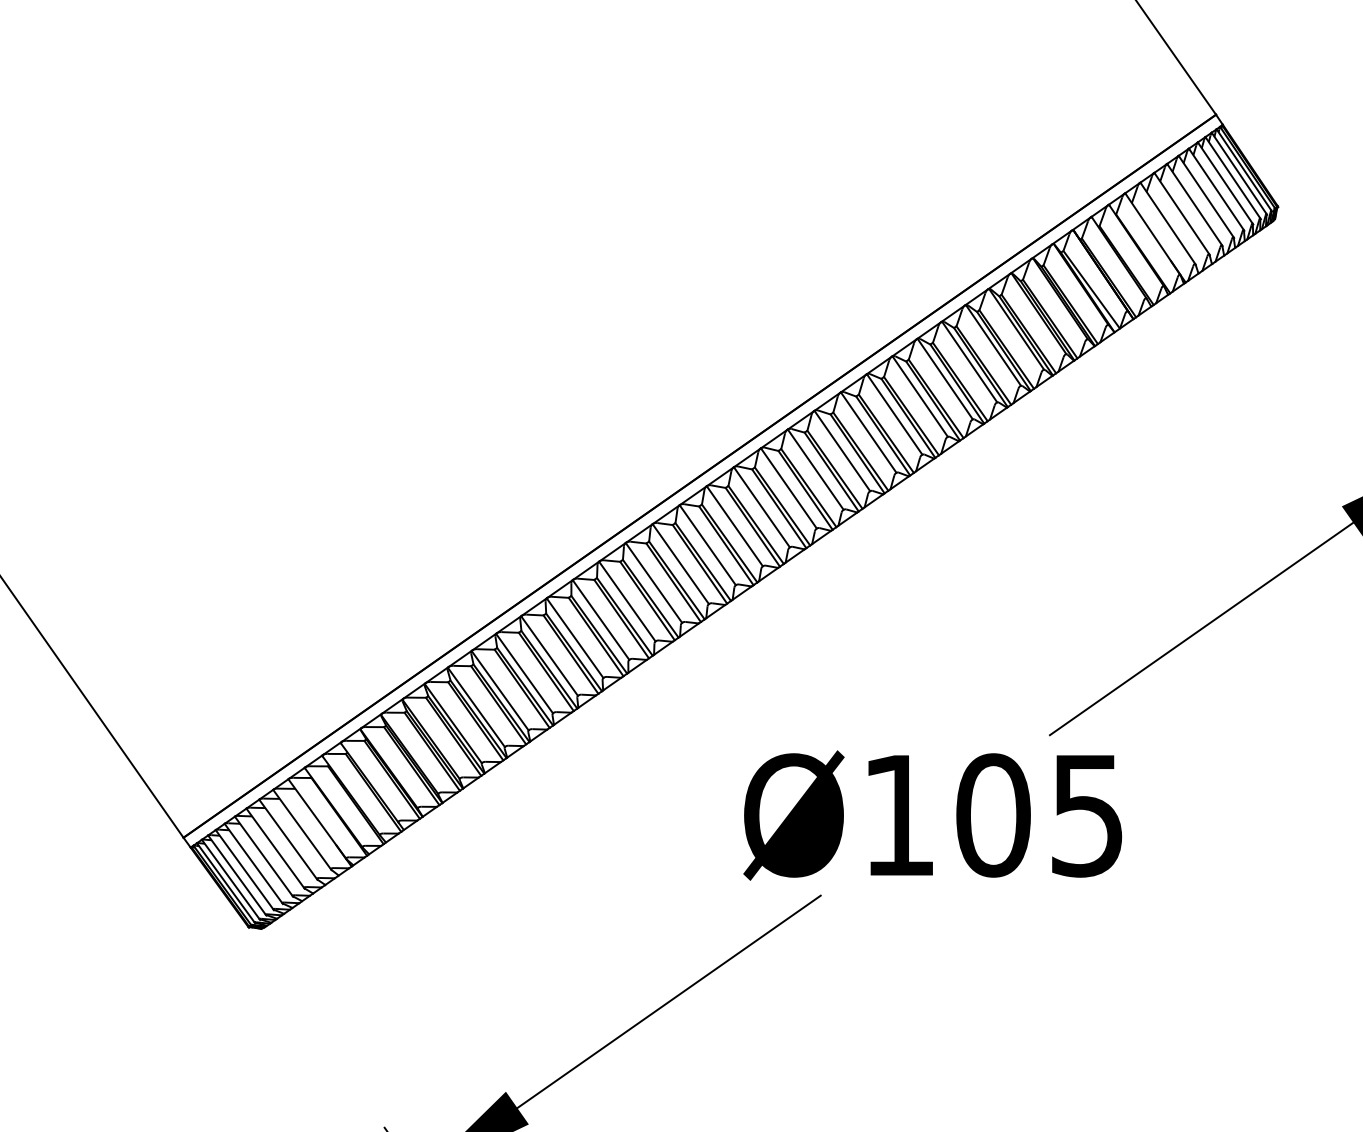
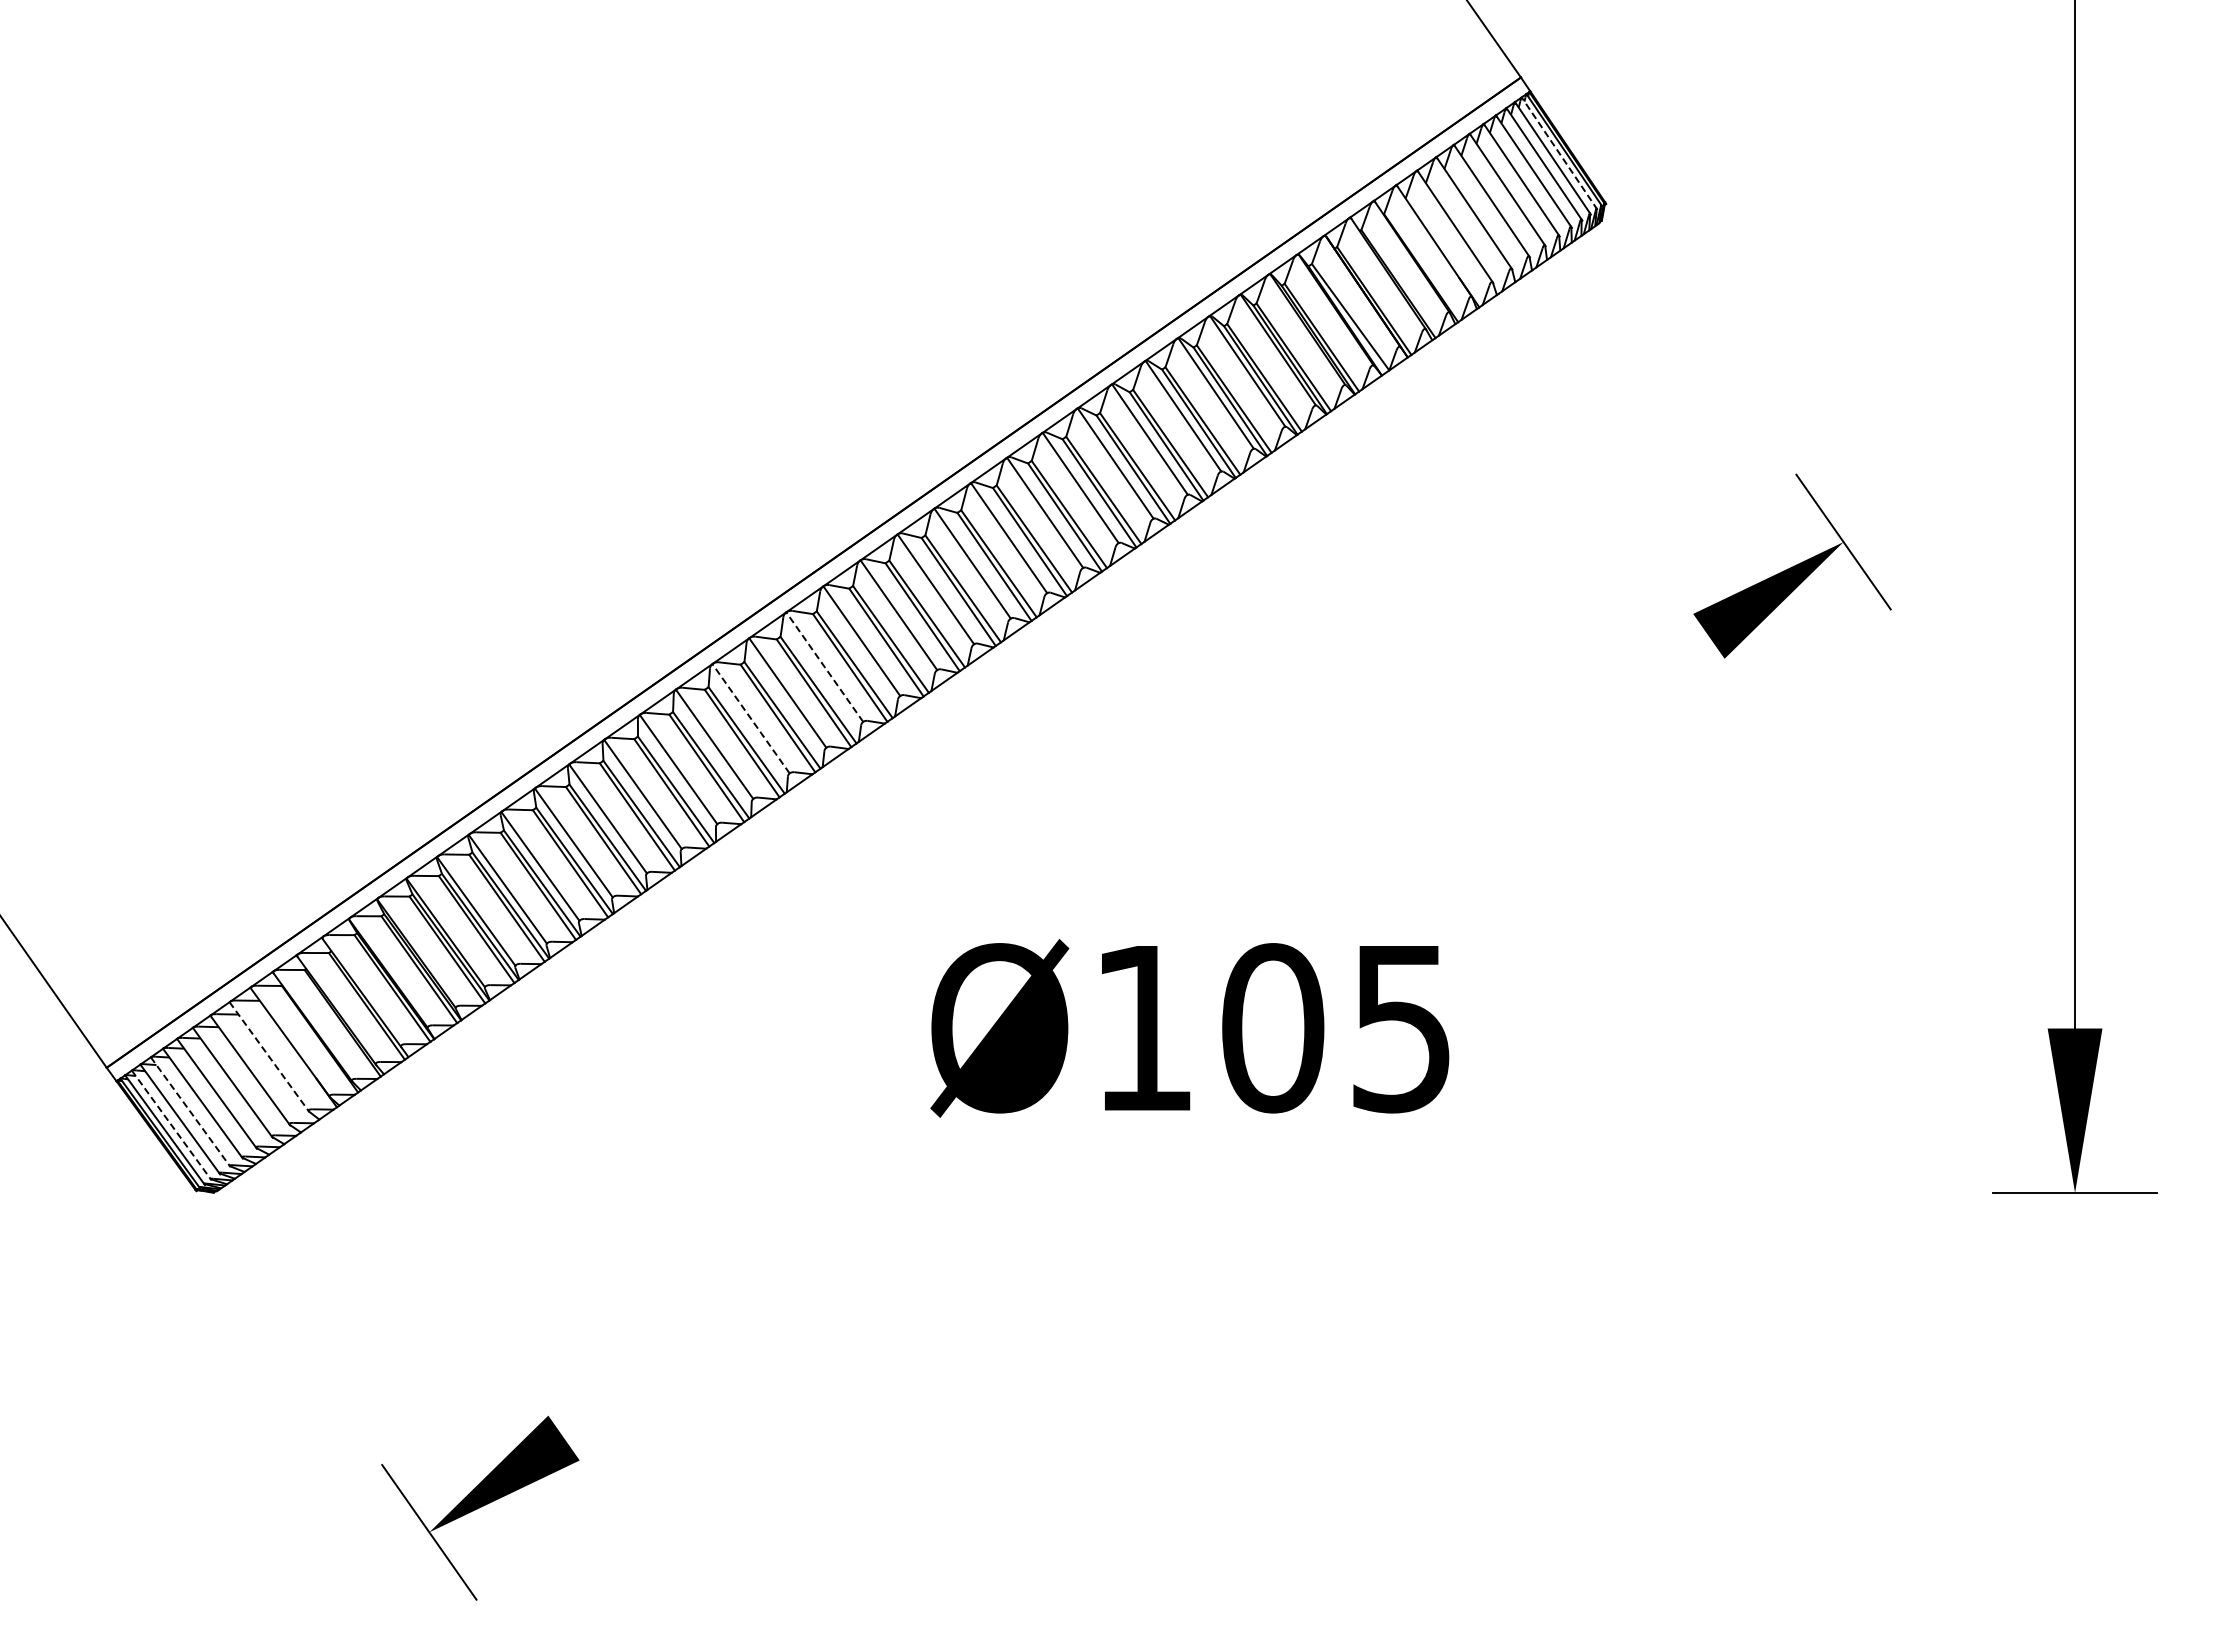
line: (1244, 170) -> (1559, 153), solid -> dashed
line: (707, 545) -> (824, 667), solid -> dashed
line: (654, 582) -> (751, 718), solid -> dashed
line: (1201, 628) -> (1500, 781), removed
text: (932, 815) -> (1189, 1028), moved
line: (302, 830) -> (269, 1057), solid -> dashed
line: (244, 870) -> (190, 1112), solid -> dashed
line: (230, 879) -> (171, 1125), solid -> dashed
line: (668, 1001) -> (771, 1292), removed

